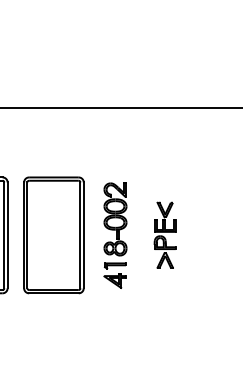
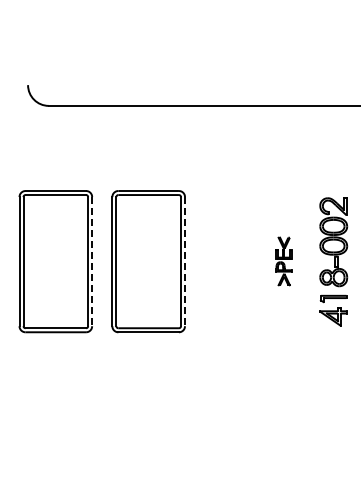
line: (7, 235) -> (92, 261), solid -> dashed
line: (84, 235) -> (185, 261), solid -> dashed
part: (115, 235) -> (333, 261), moved
part: (164, 235) -> (283, 261), size x0.6

